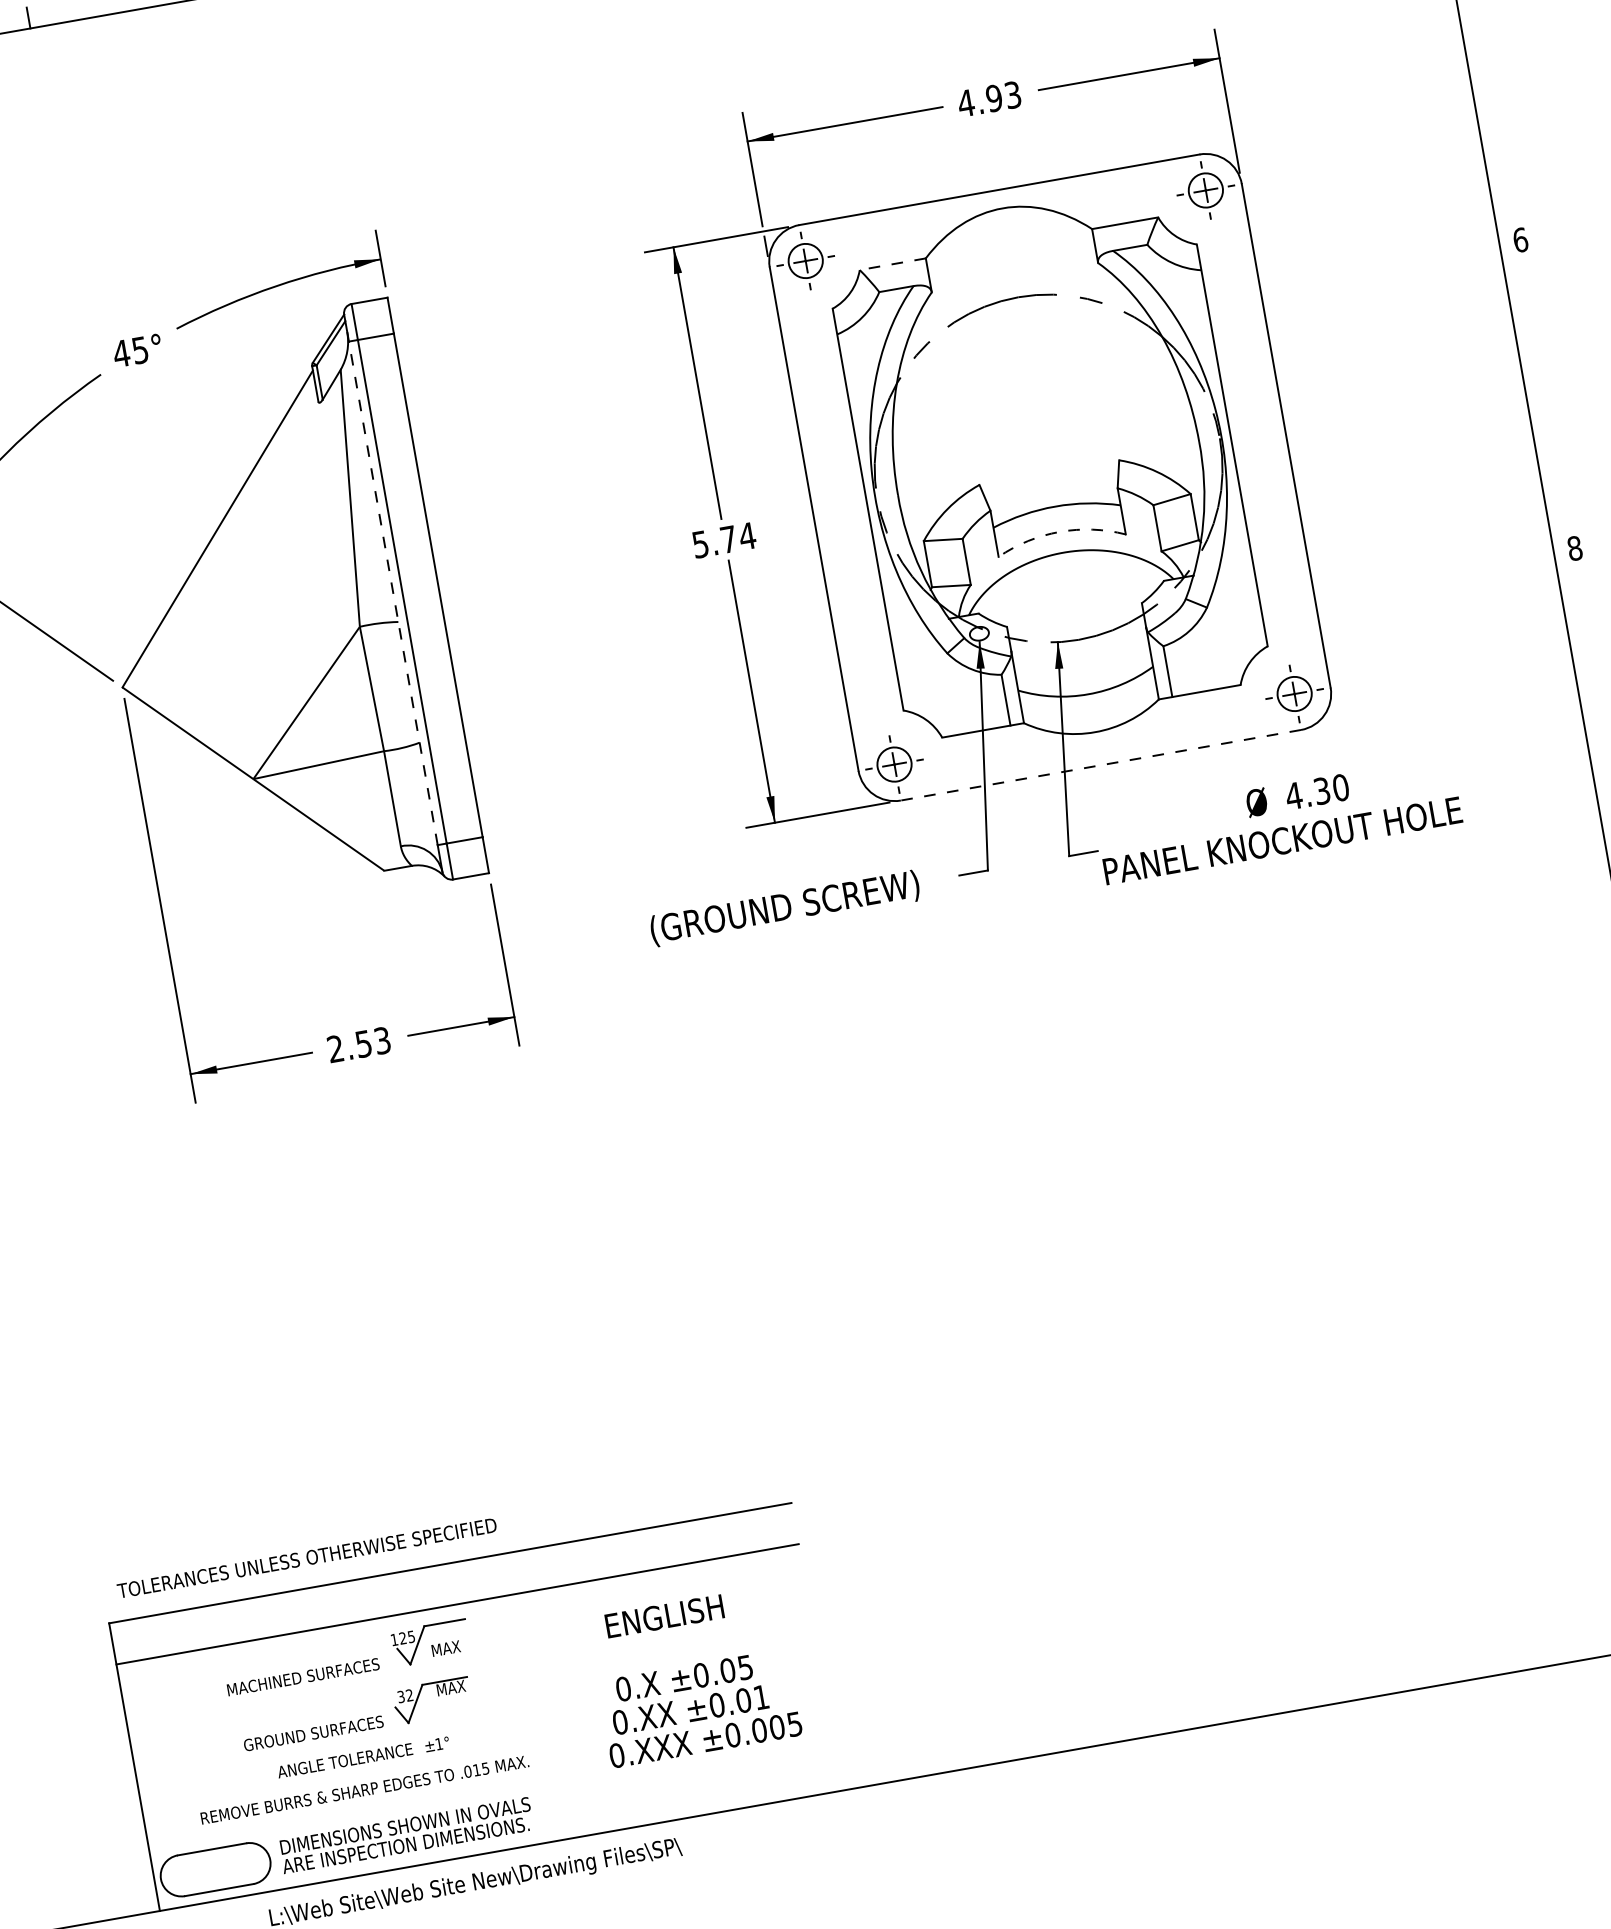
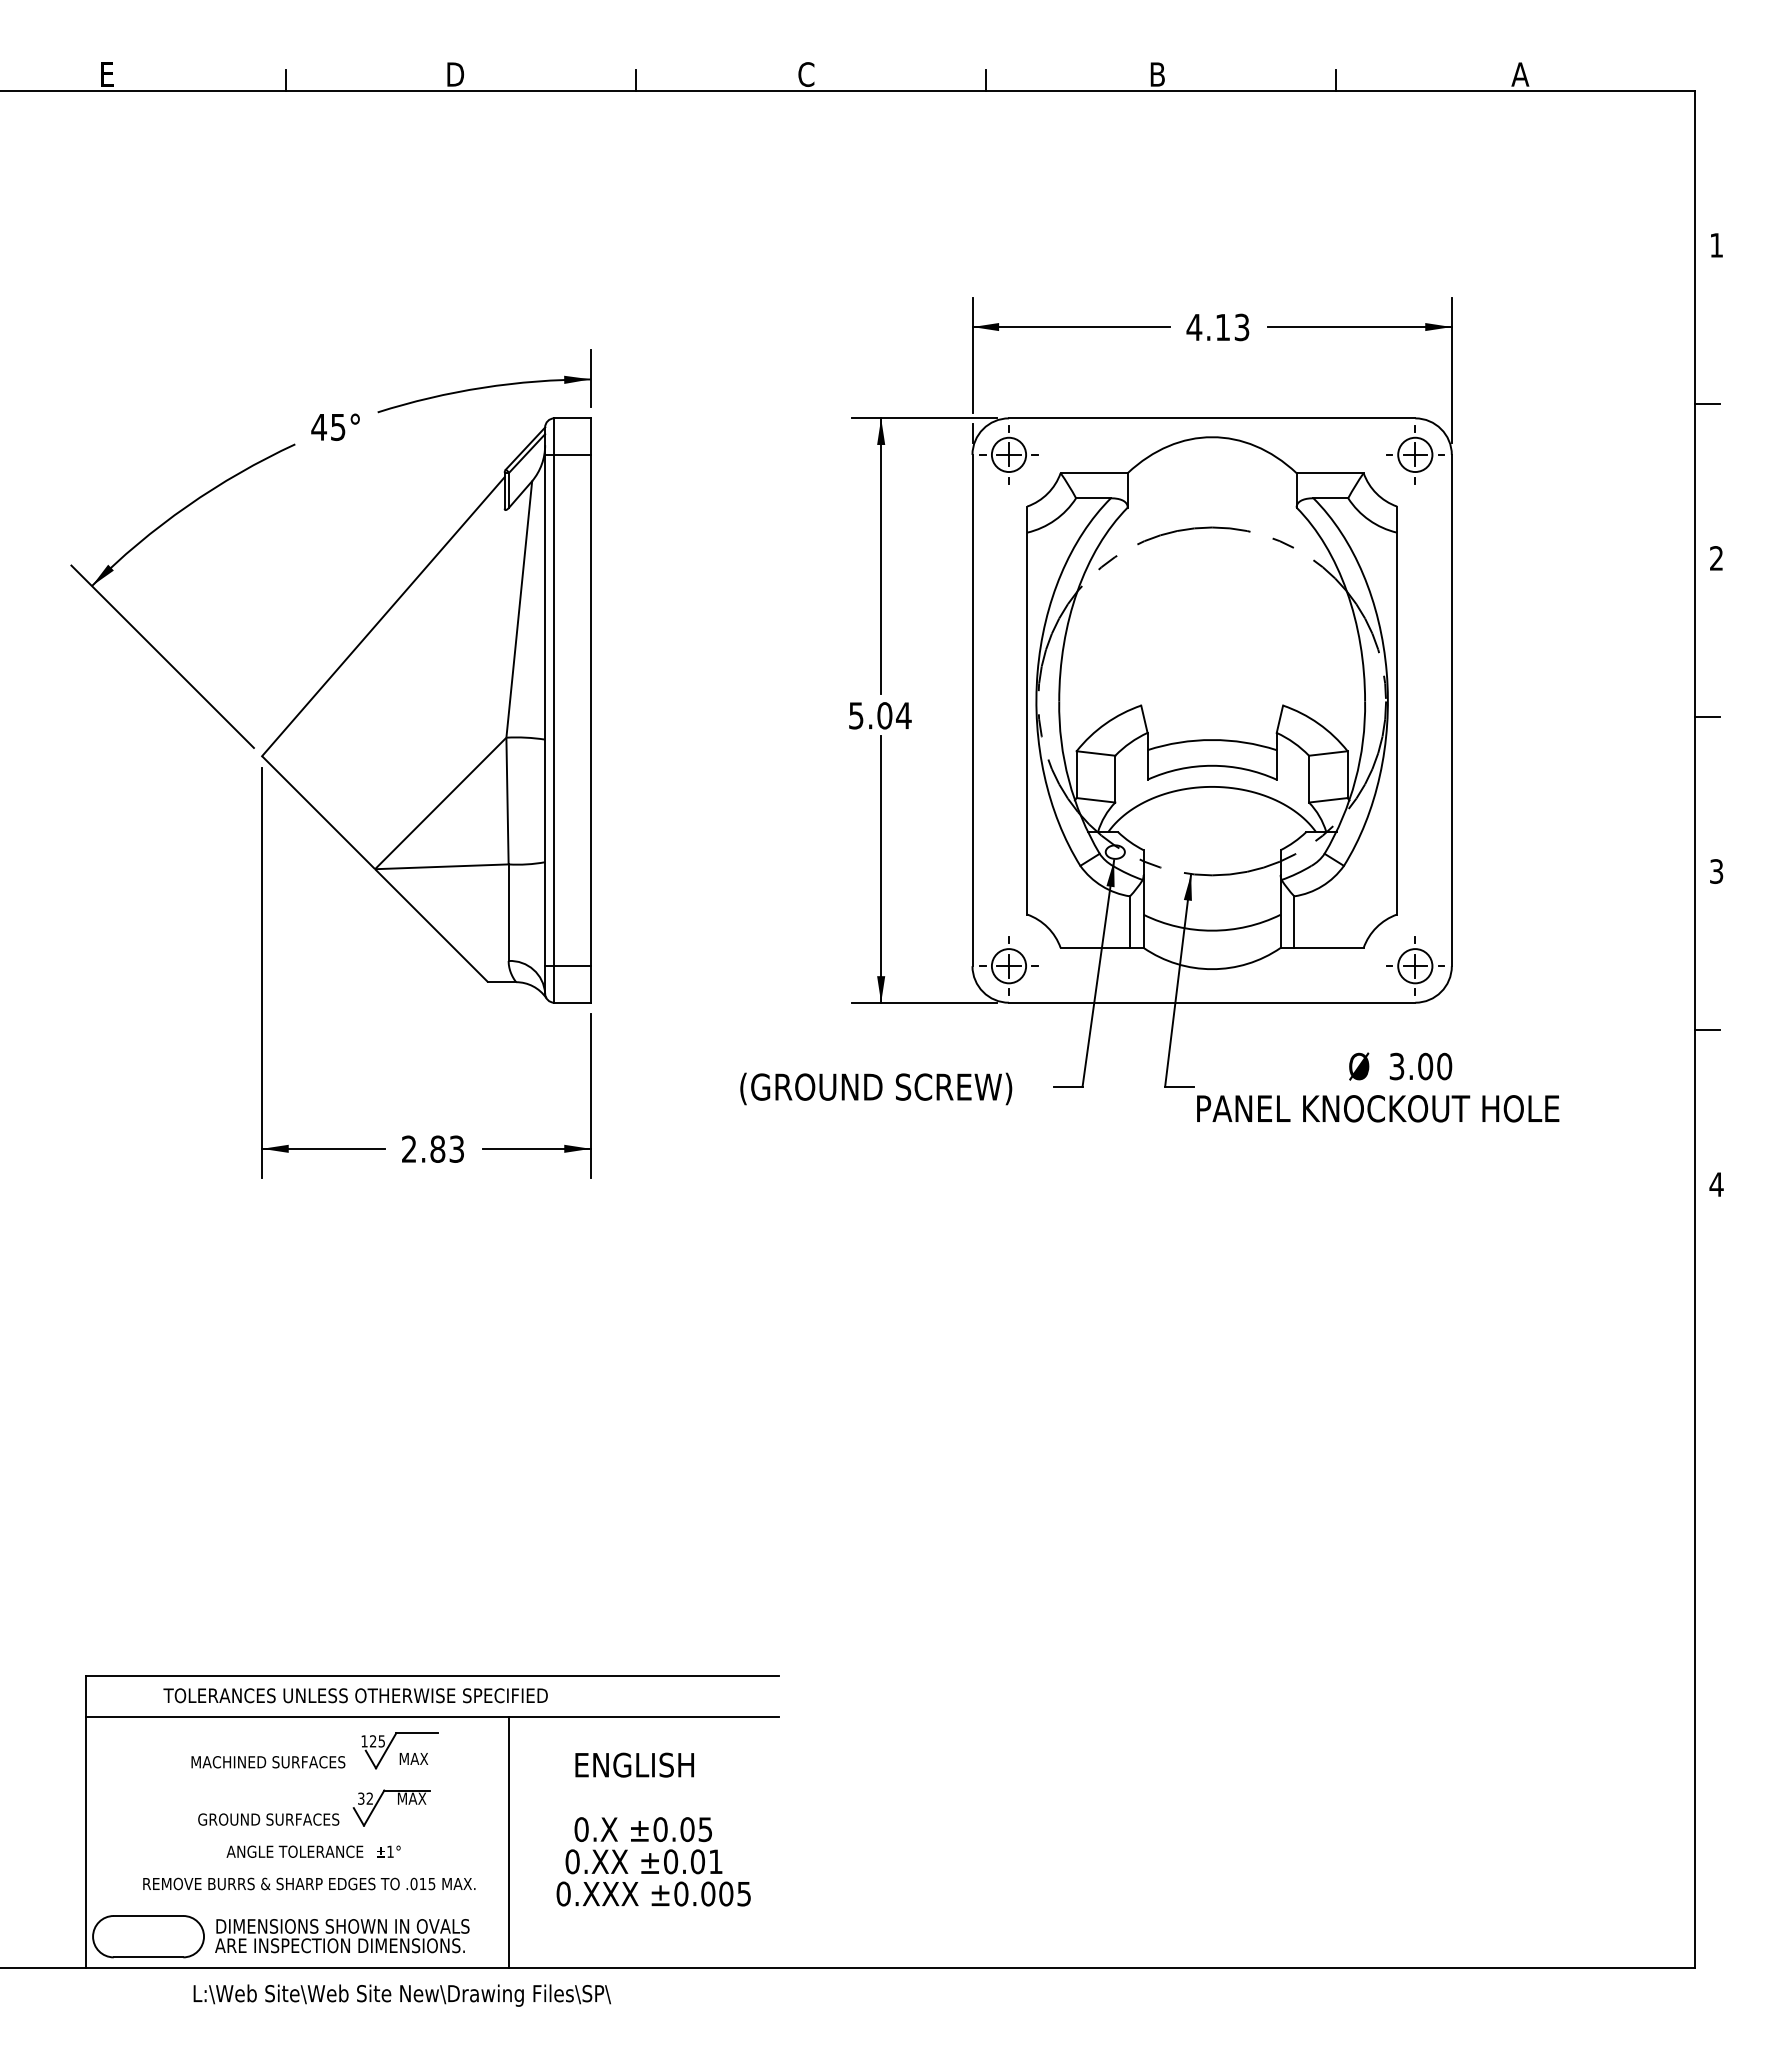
line: (1484, 90) -> (1707, 404), added
text: (993, 98) -> (1222, 327), 4.93 -> 4.13
text: (1520, 240) -> (1716, 558), 6 -> 2
line: (893, 264) -> (1094, 473), dashed -> solid
line: (1539, 398) -> (1707, 717), added
arc: (1060, 531) -> (1212, 765), dashed -> solid
text: (728, 539) -> (884, 715), 5.74 -> 5.04
text: (1574, 548) -> (1716, 871), 8 -> 3
line: (393, 593) -> (545, 710), dashed -> solid
line: (1593, 706) -> (1707, 1030), added
line: (1100, 765) -> (1211, 1002), dashed -> solid
text: (1308, 793) -> (1411, 1066), 4.30 -> 3.00
text: (363, 1043) -> (437, 1148), 2.53 -> 2.83
text: (306, 1557) -> (355, 1695), moved
line: (553, 1714) -> (508, 1842), added

